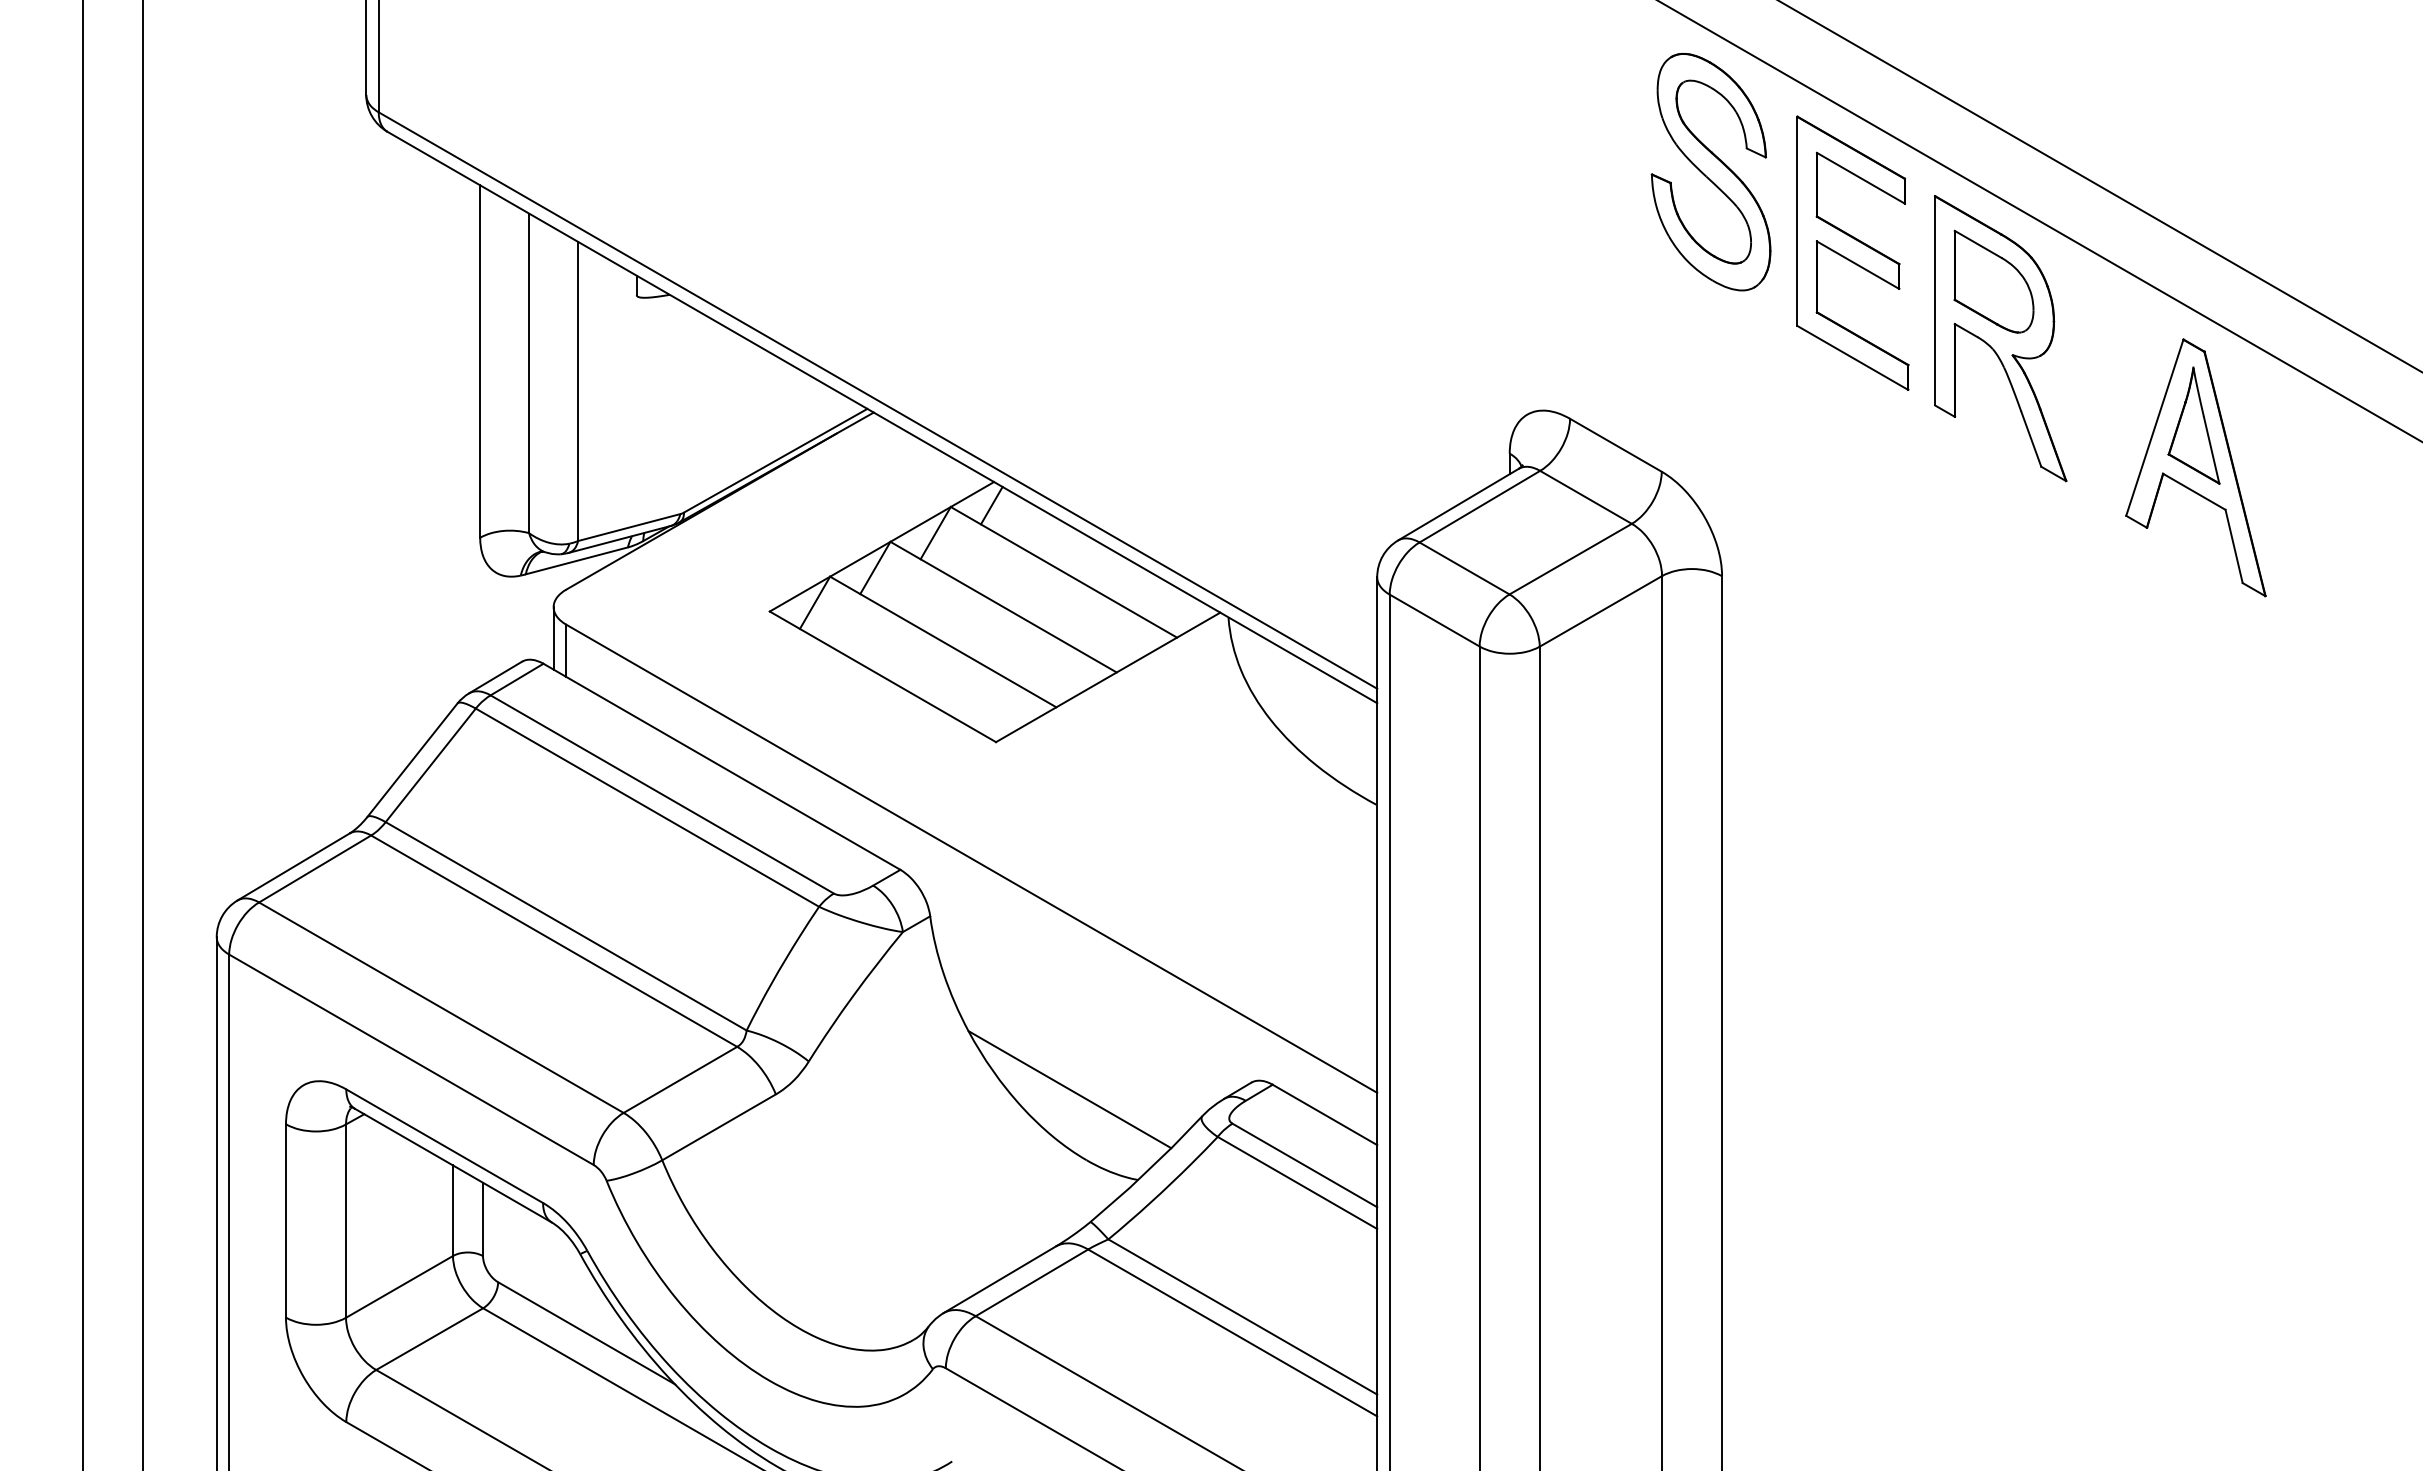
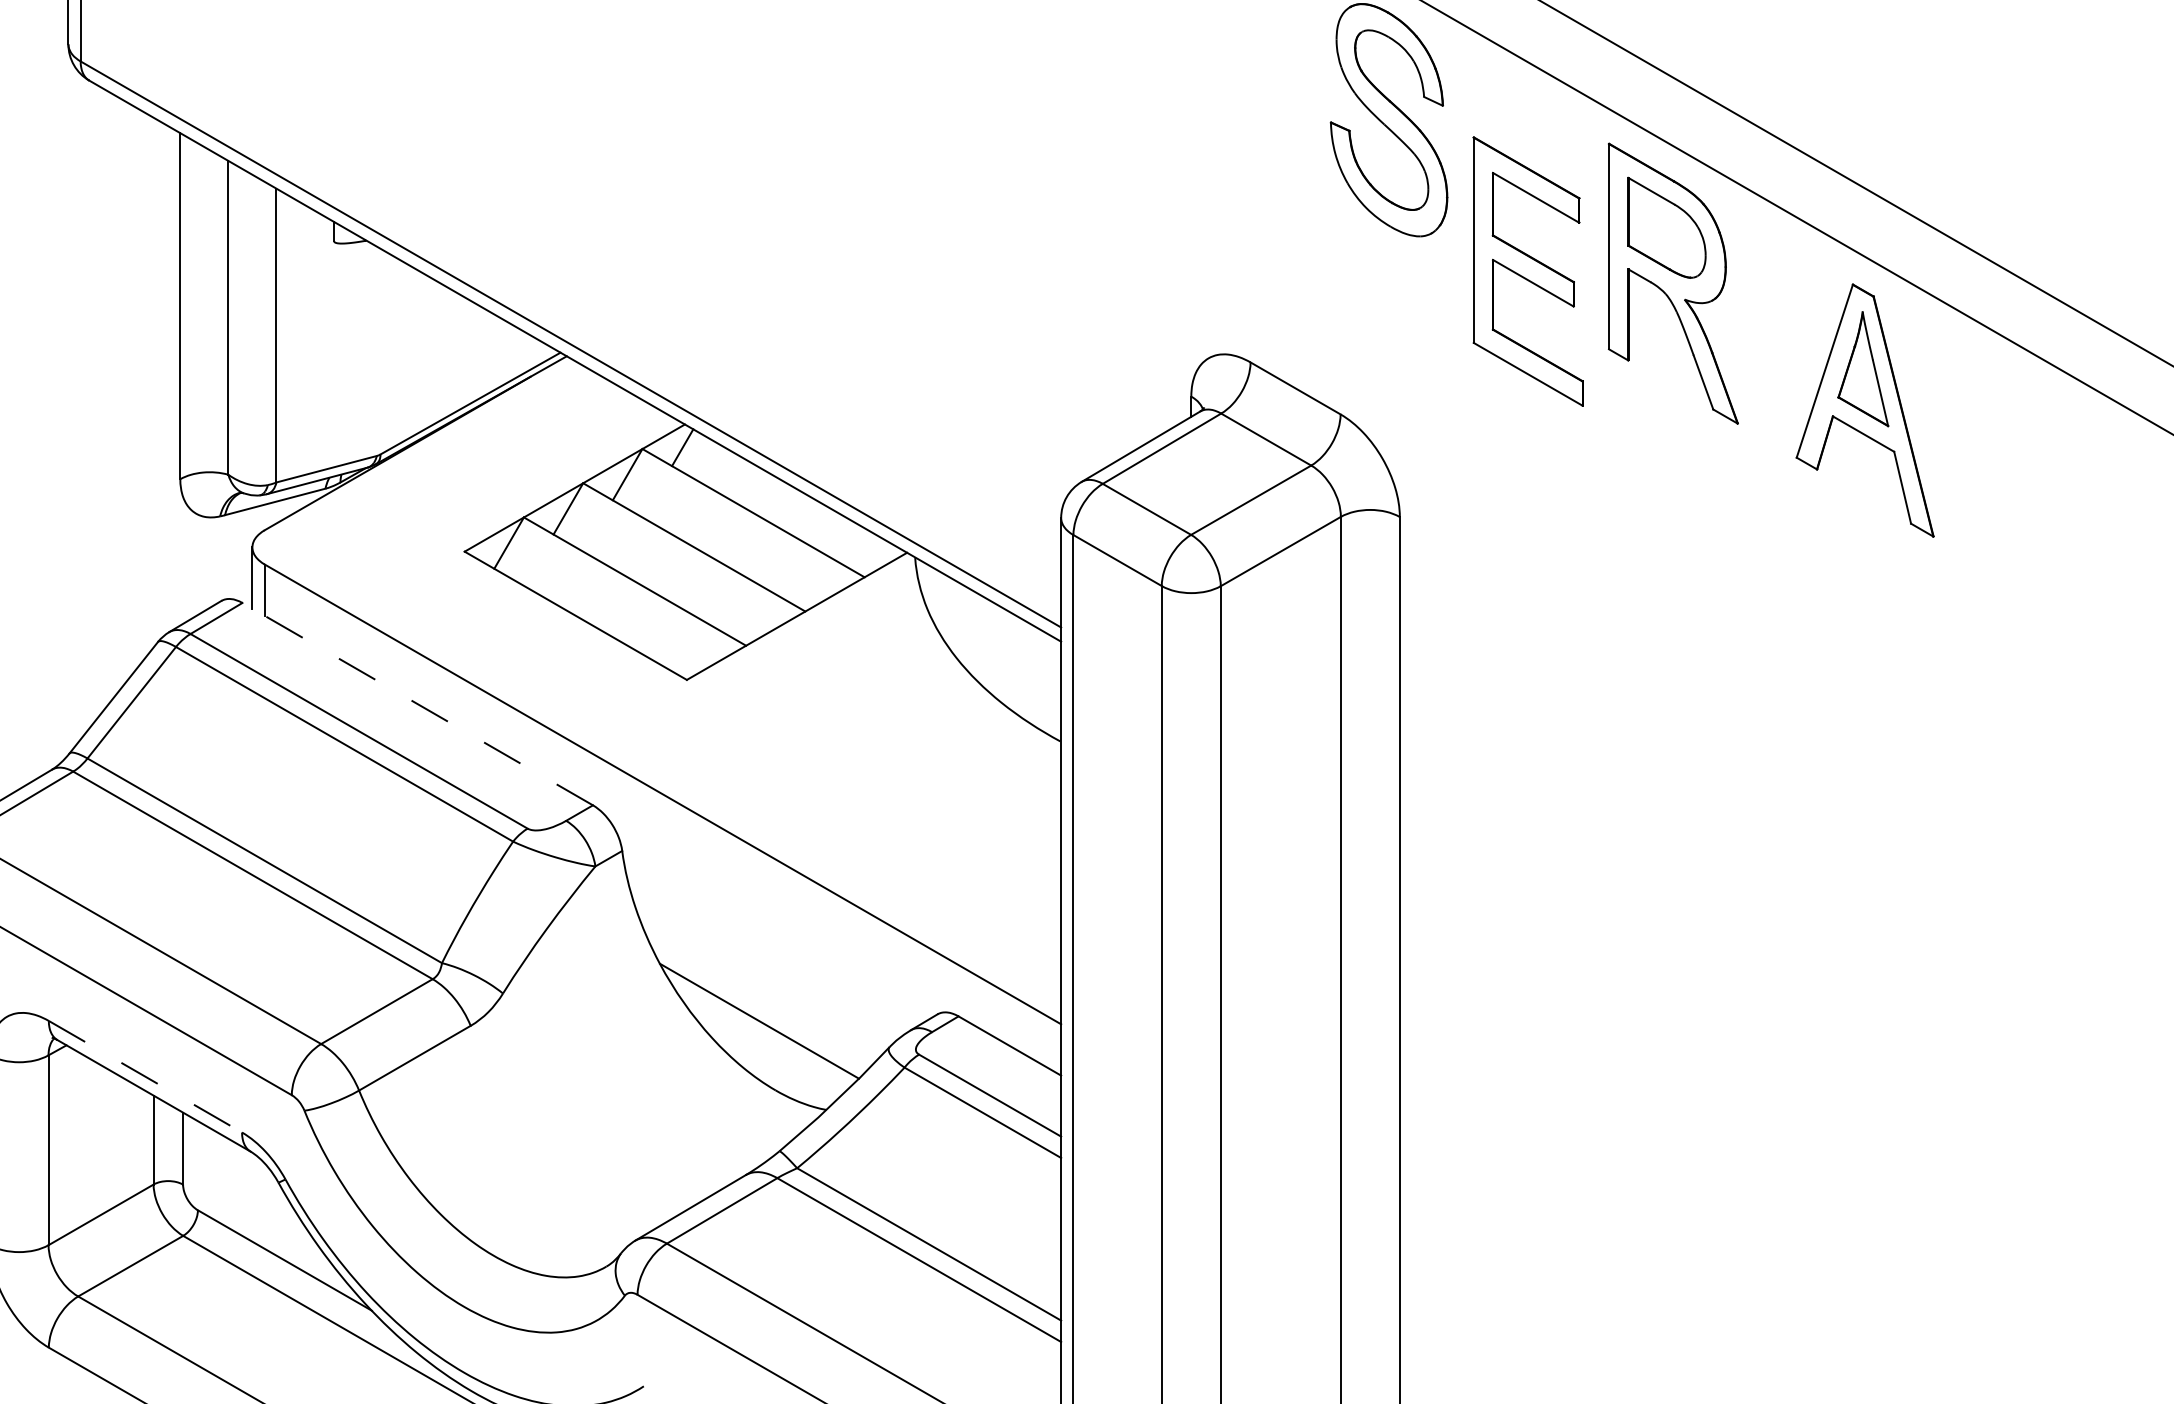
part: (1852, 252) -> (1527, 270), moved
line: (721, 766) -> (417, 703), solid -> dashed
line: (444, 1146) -> (145, 1077), solid -> dashed

